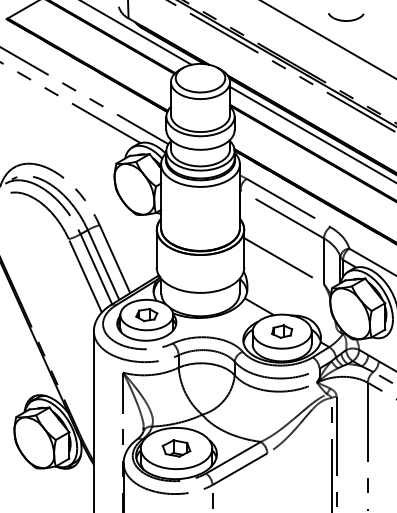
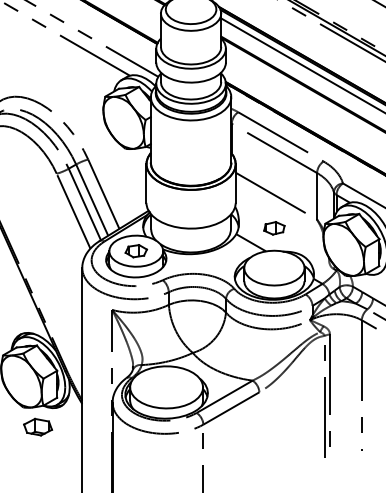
part: (282, 331) -> (274, 228), moved
part: (176, 448) -> (38, 427), moved

